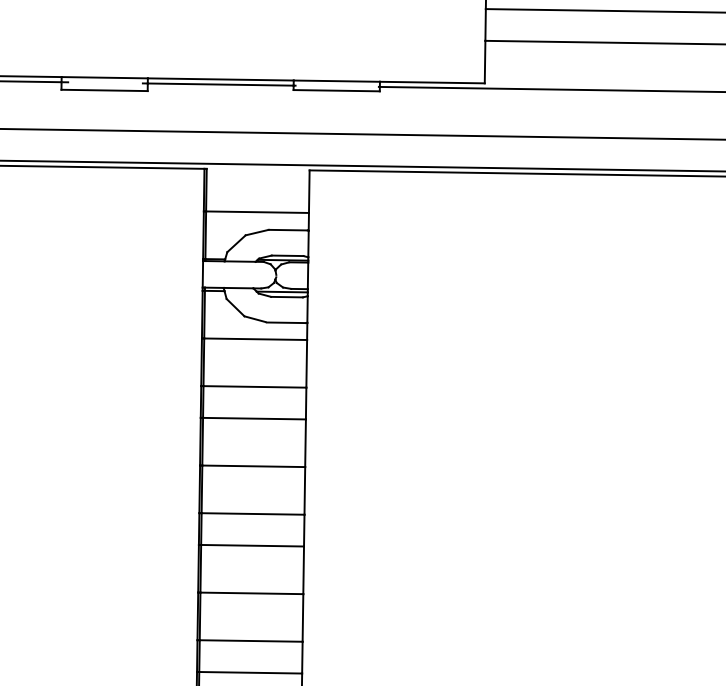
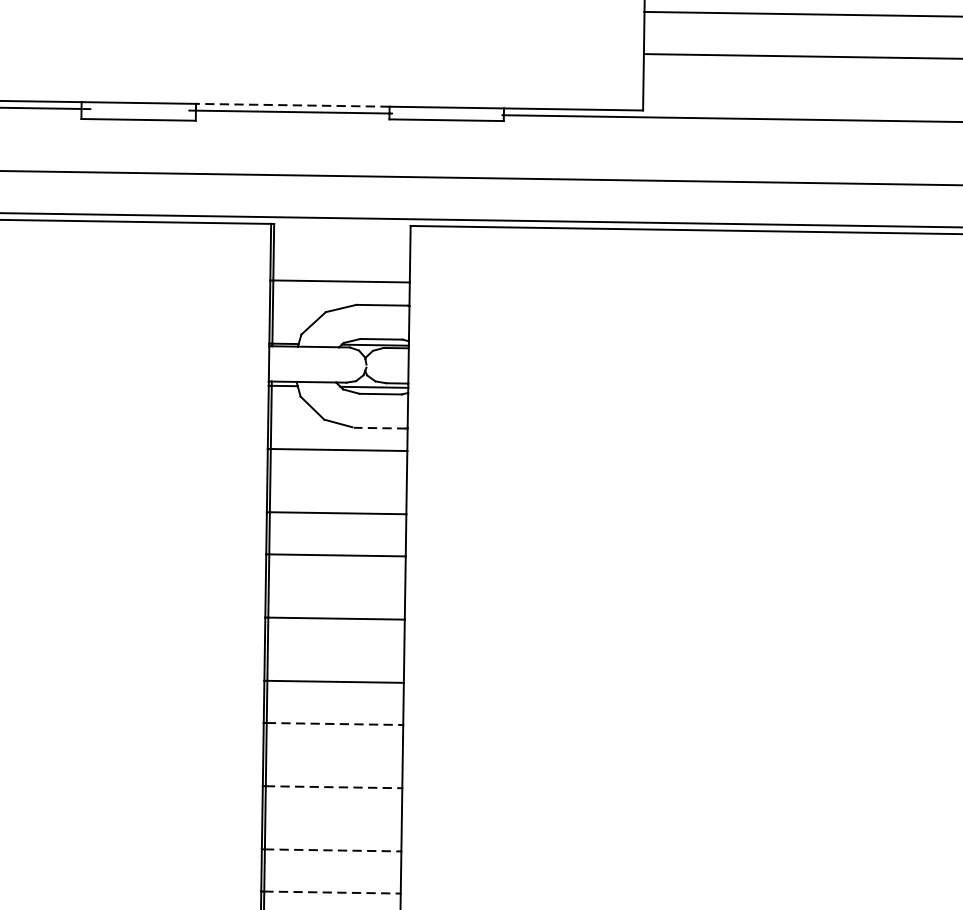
line: (220, 79) -> (292, 105), solid -> dashed
line: (286, 322) -> (379, 427), solid -> dashed
line: (253, 545) -> (336, 723), solid -> dashed
line: (252, 593) -> (334, 787), solid -> dashed
line: (251, 641) -> (333, 851), solid -> dashed
line: (251, 672) -> (333, 892), solid -> dashed

